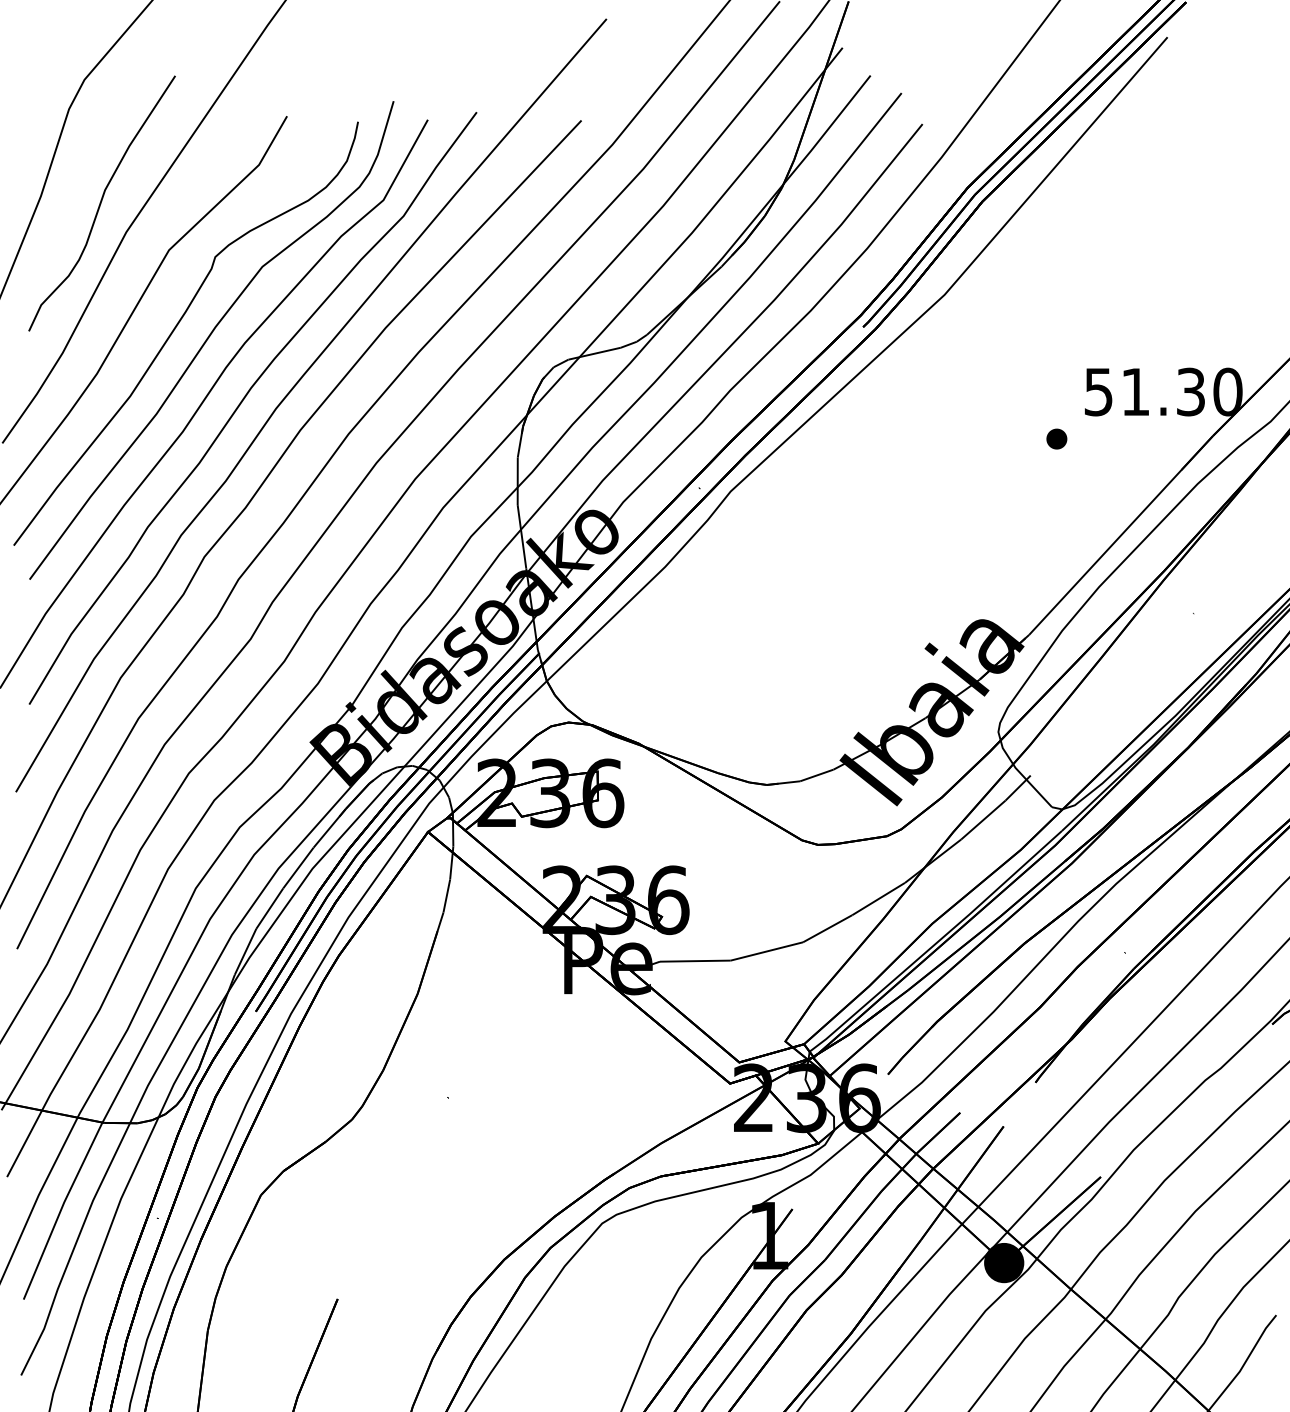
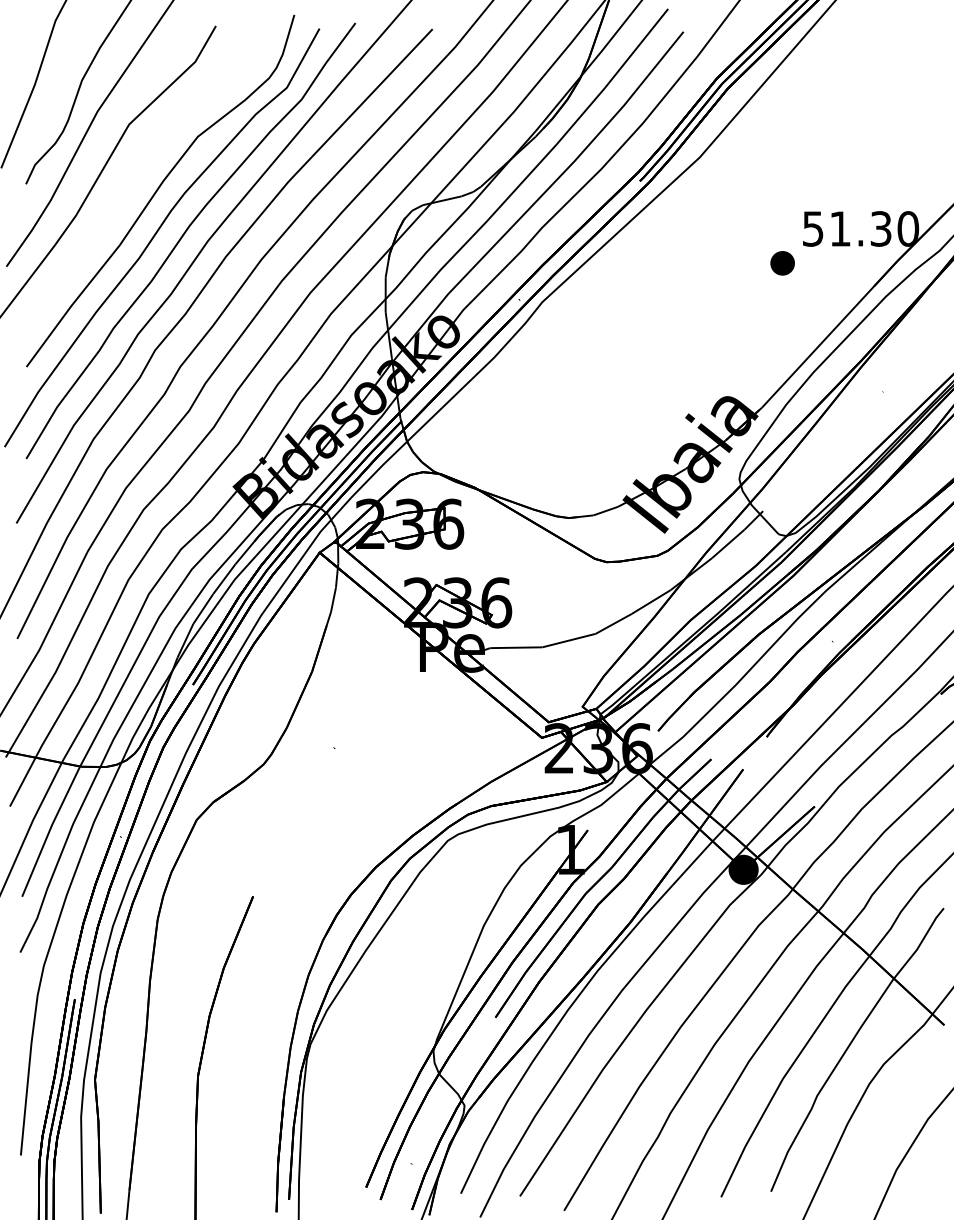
curve: (176, 328) -> (134, 182), removed
part: (1055, 438) -> (781, 263), size x1.6

